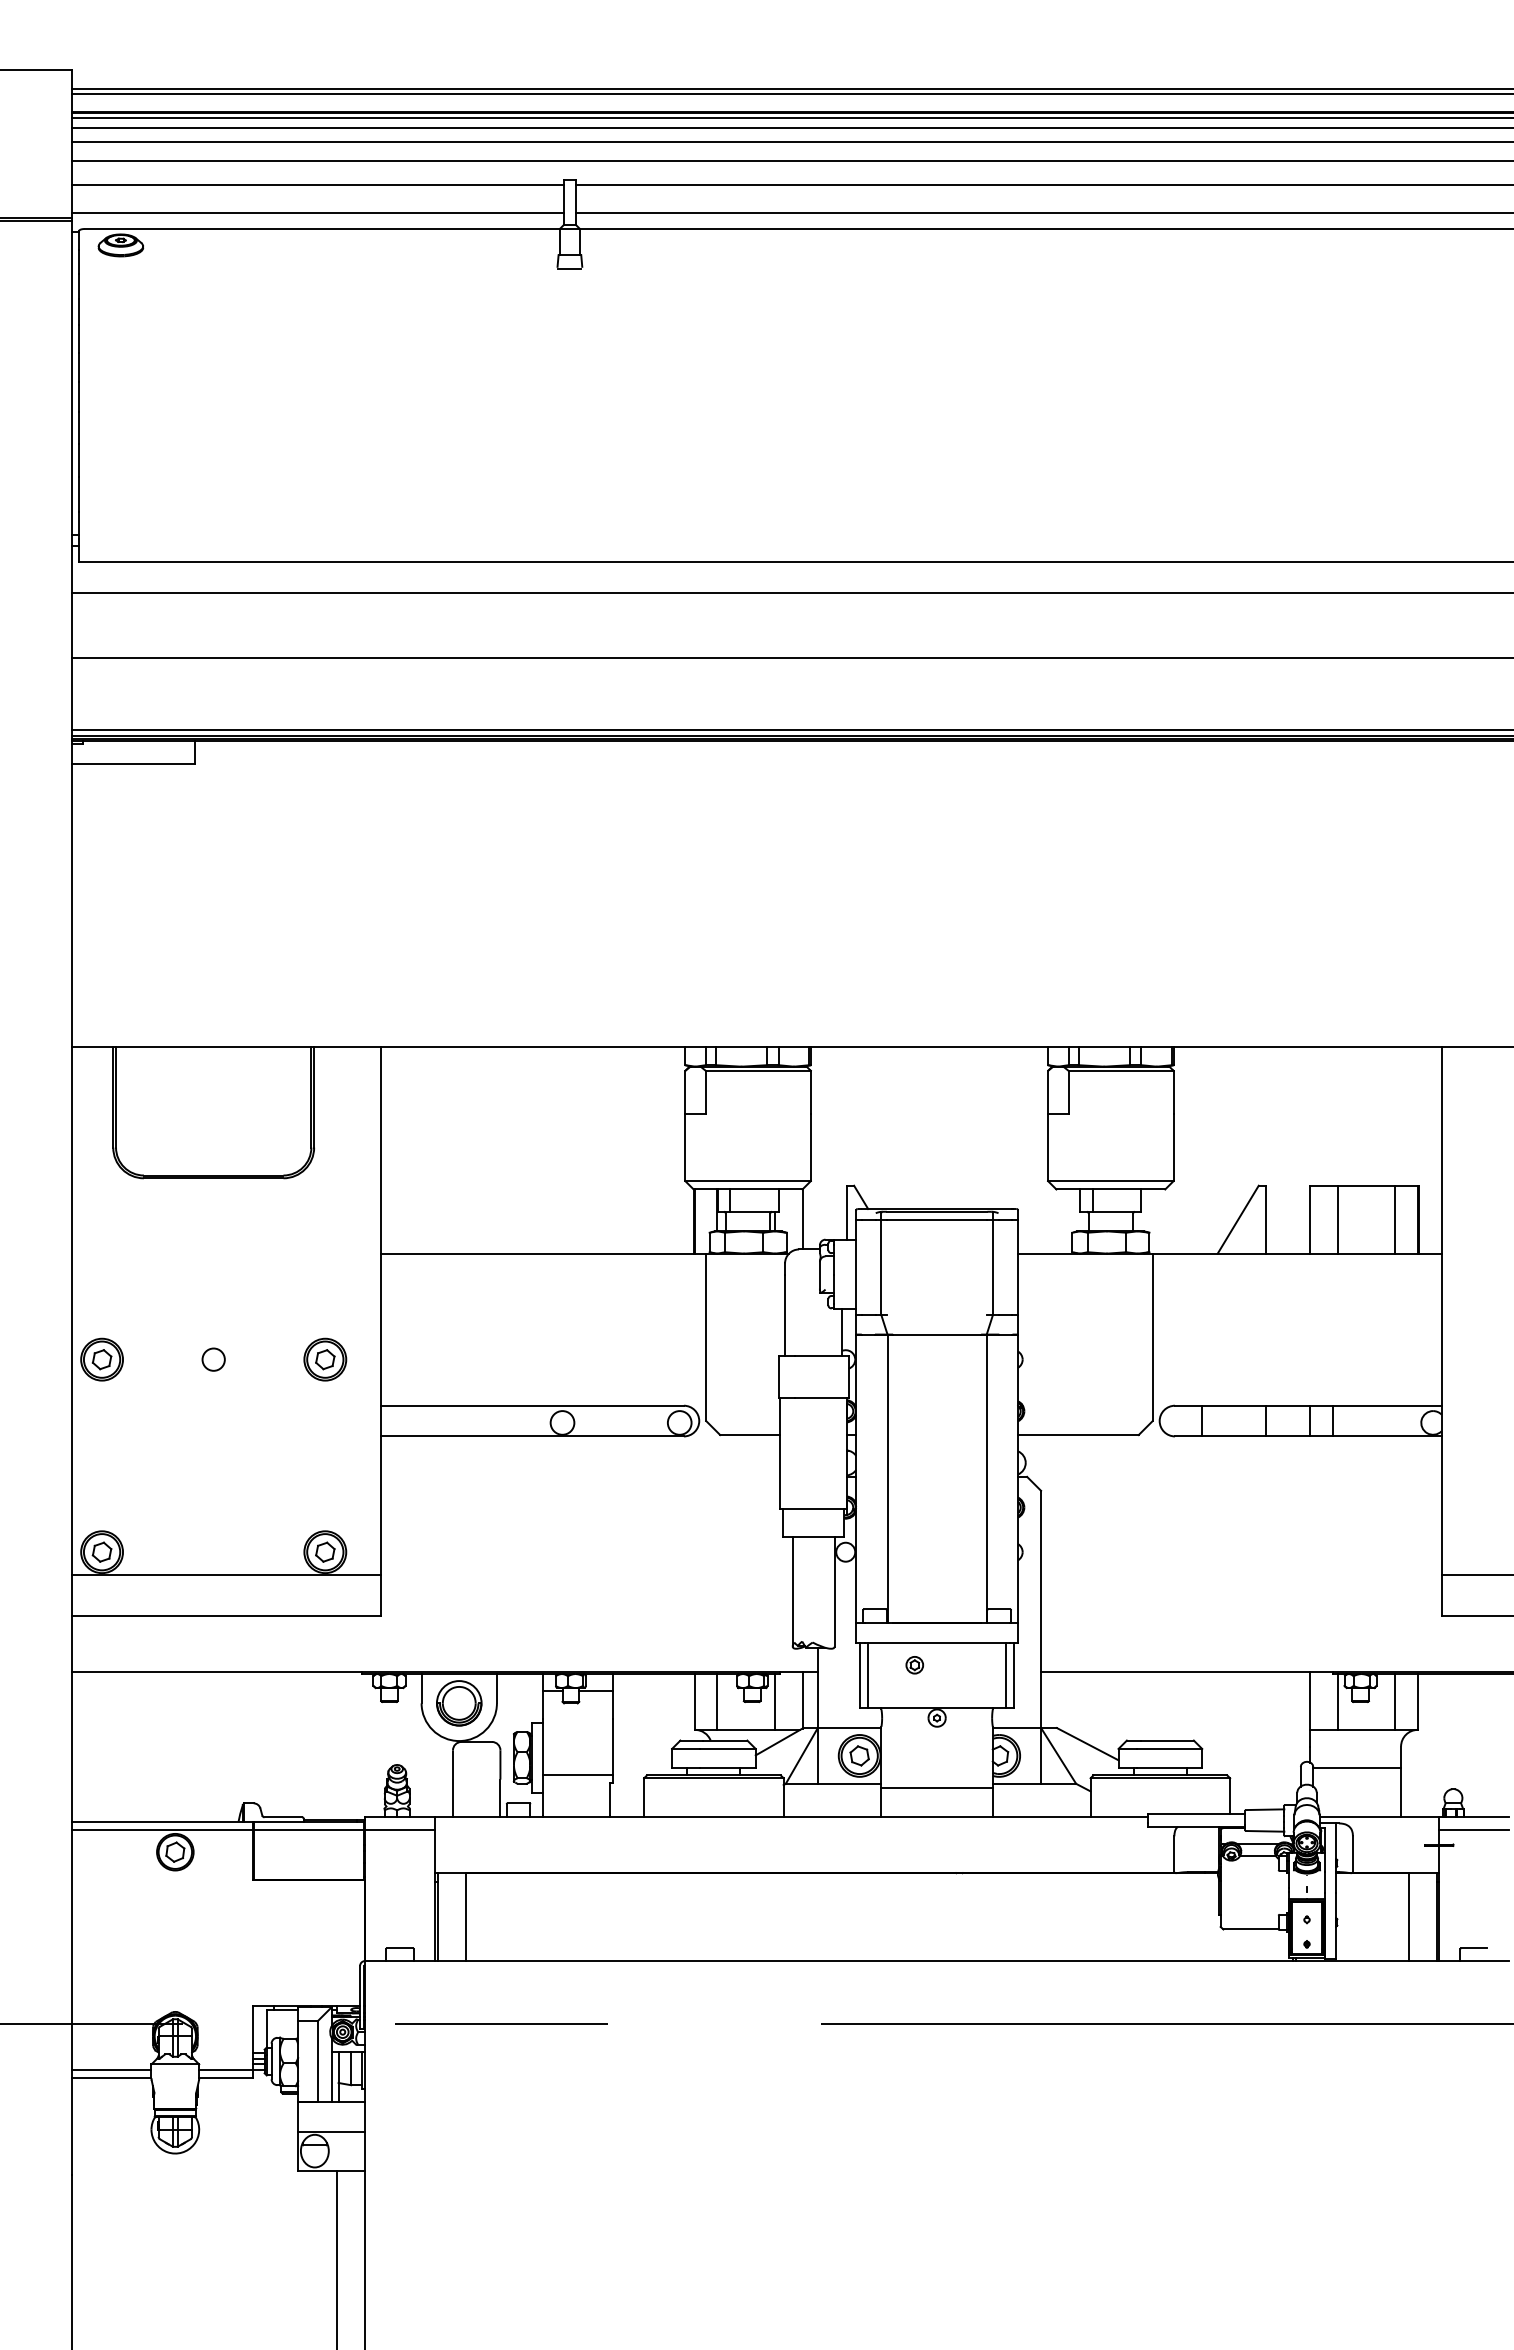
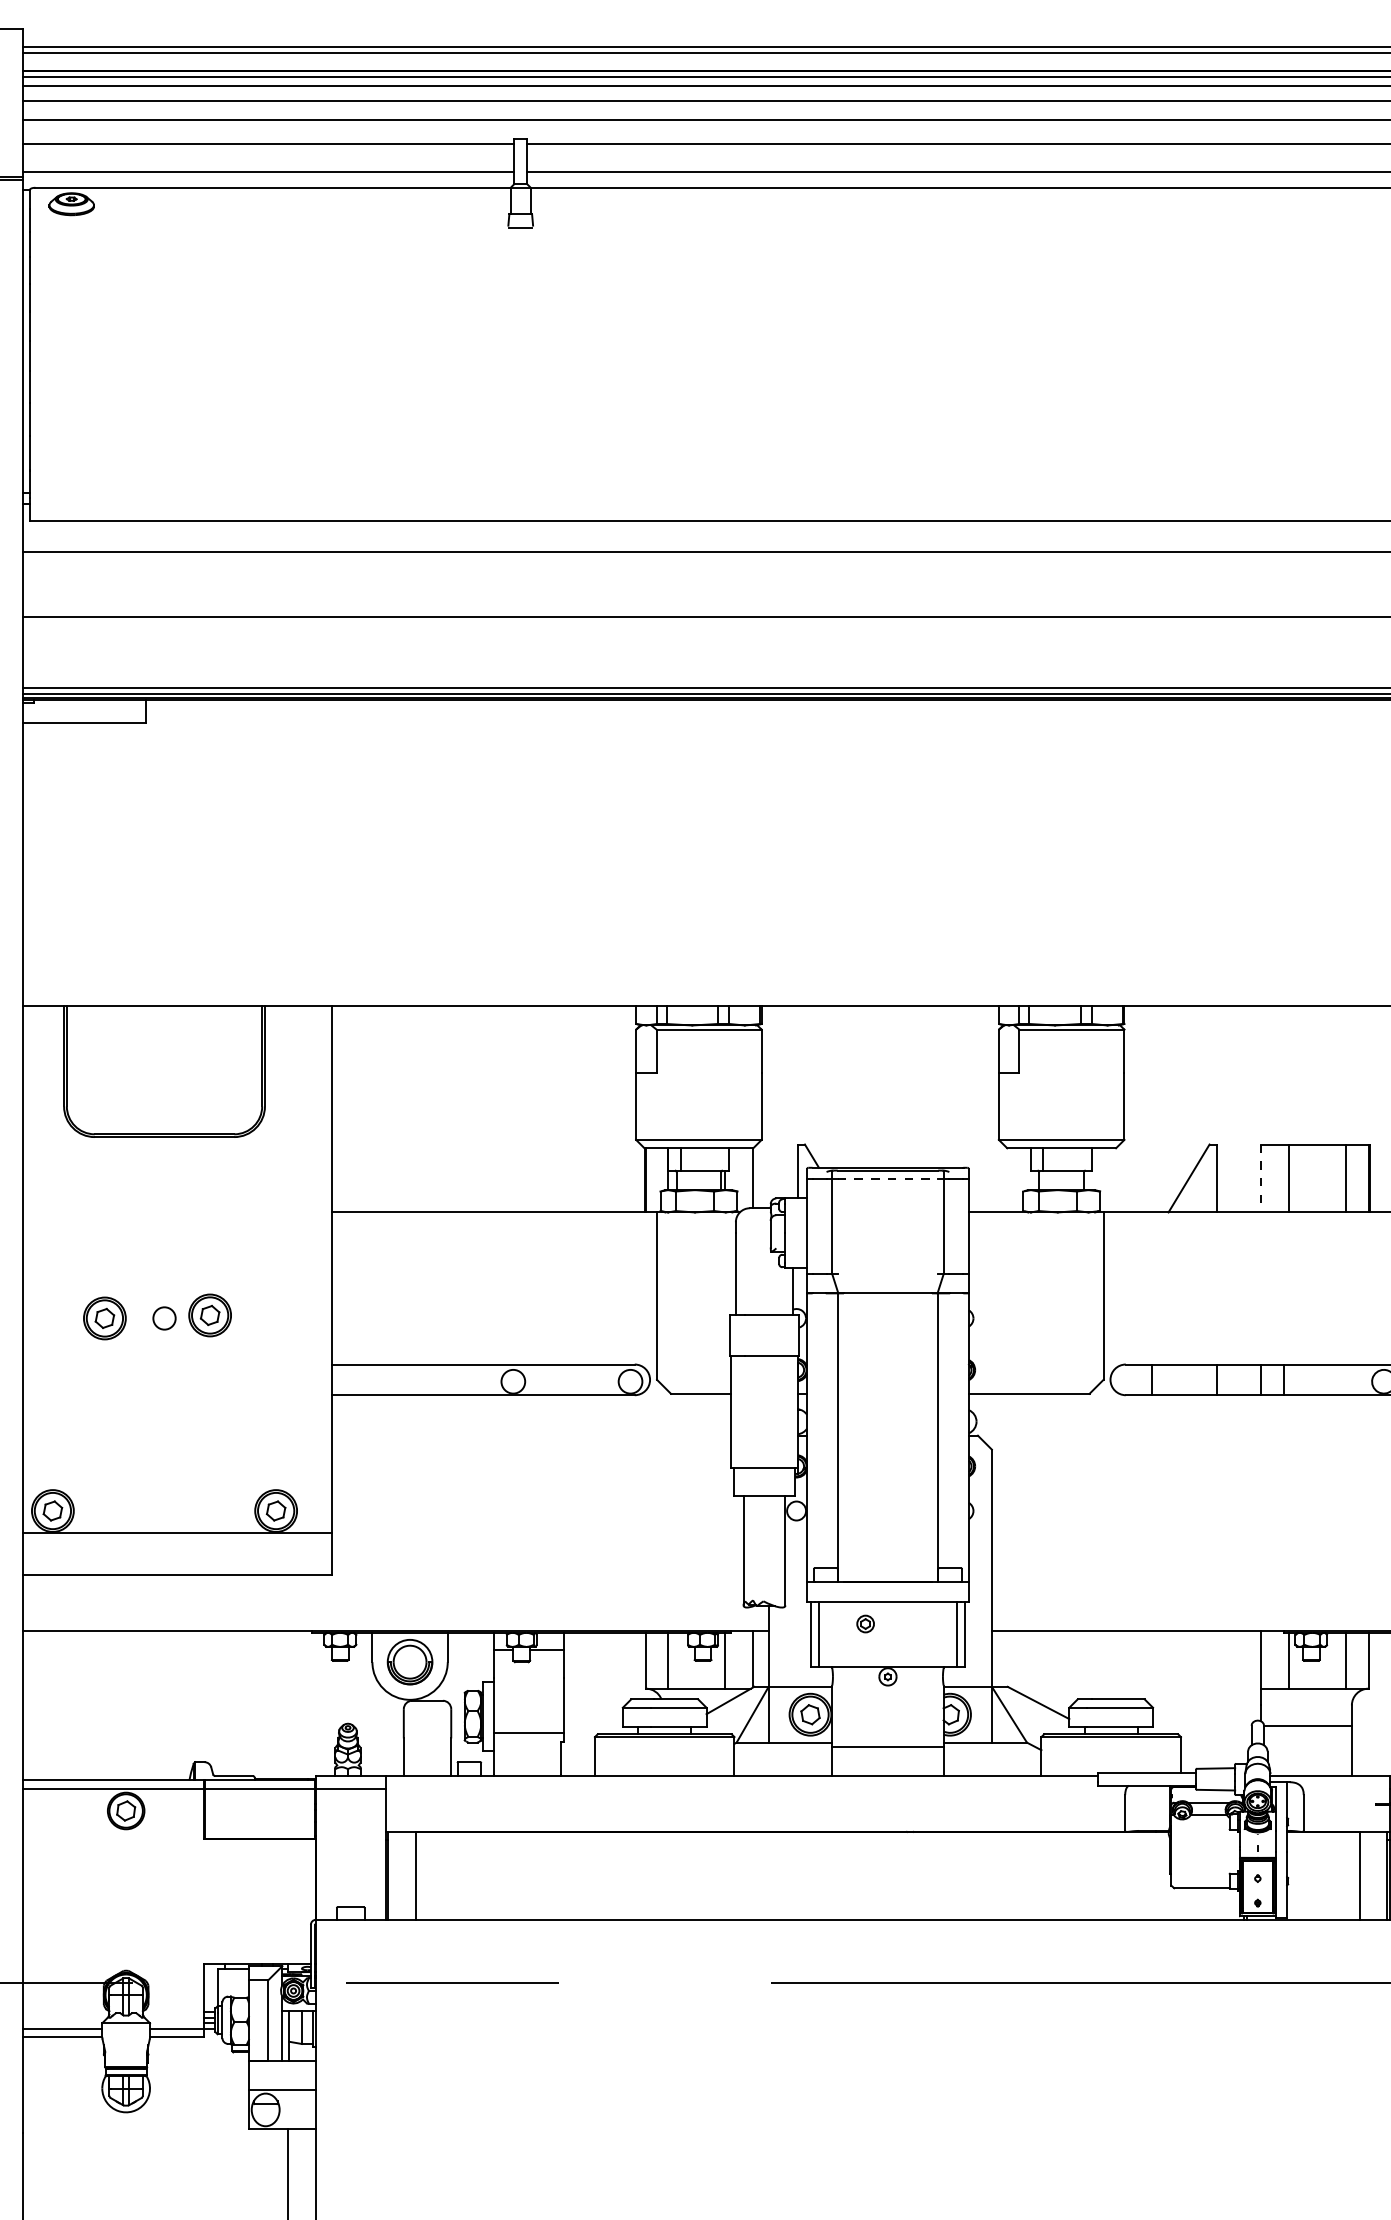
line: (1310, 1219) -> (1261, 1178), solid -> dashed
line: (937, 1220) -> (888, 1179), solid -> dashed
part: (101, 1359) -> (104, 1318), moved
part: (325, 1359) -> (210, 1315), moved

